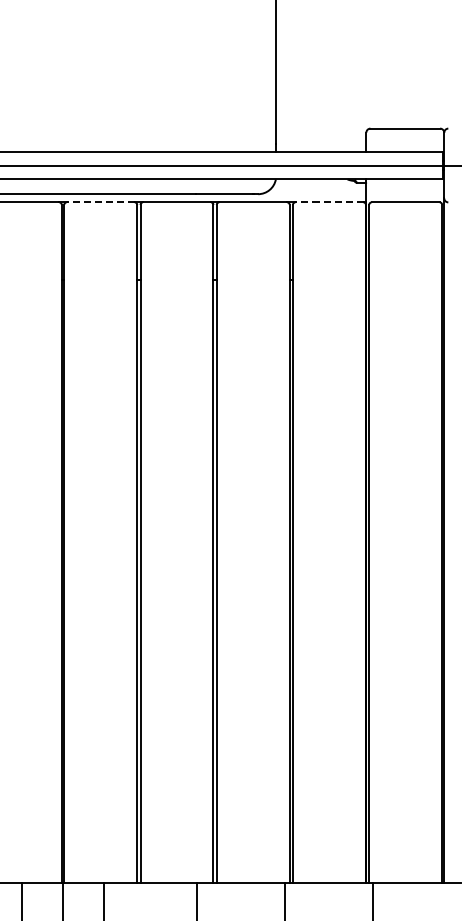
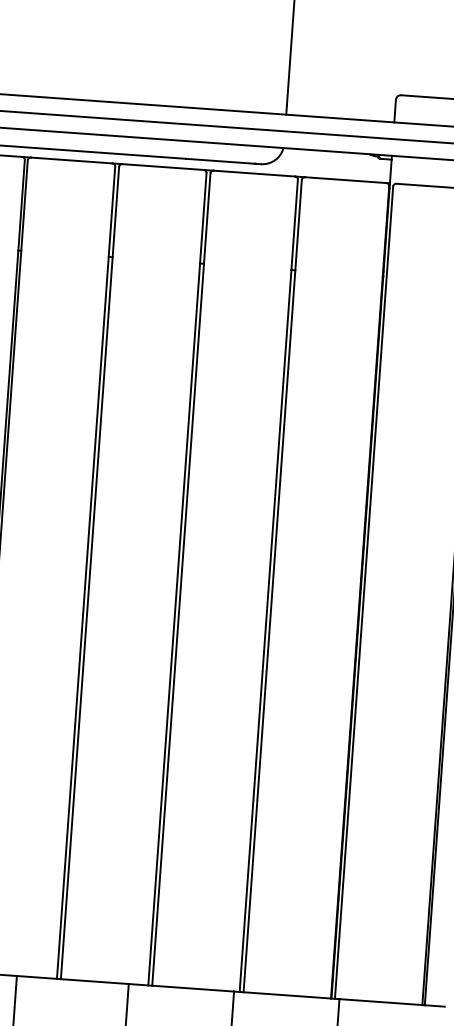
line: (100, 202) -> (71, 160), dashed -> solid
line: (328, 202) -> (344, 180), dashed -> solid

